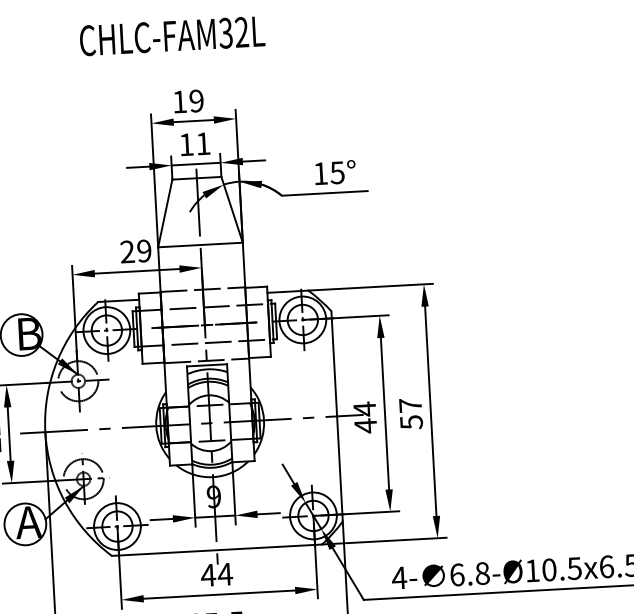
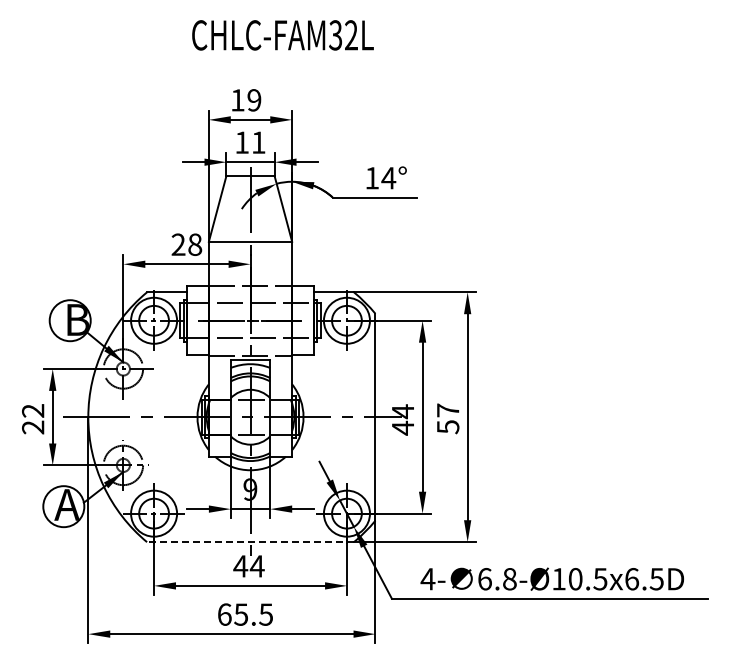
text: (171, 36) -> (282, 35), moved
text: (337, 173) -> (388, 178), 15° -> 14°
text: (144, 250) -> (195, 244), 29 -> 28
line: (217, 550) -> (250, 542), solid -> dashed

